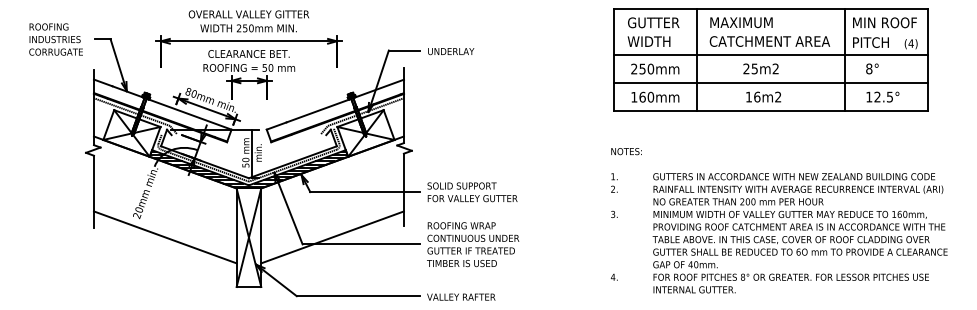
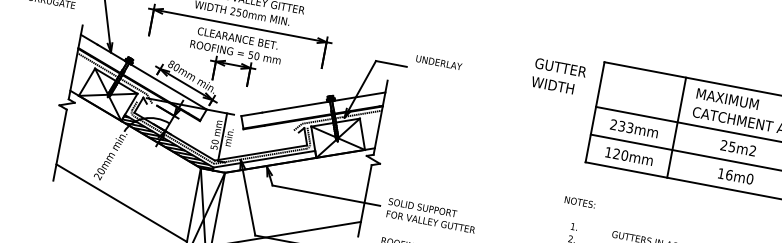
text: (653, 31) -> (559, 76), moved
text: (451, 51) -> (439, 62), moved
text: (646, 68) -> (625, 126), 250mm -> 233mm
text: (642, 96) -> (616, 153), 160mm -> 120mm
text: (778, 96) -> (750, 178), 16m2 -> 16m0
text: (626, 151) -> (579, 202), moved
hatch: (297, 168) -> (264, 159), removed

